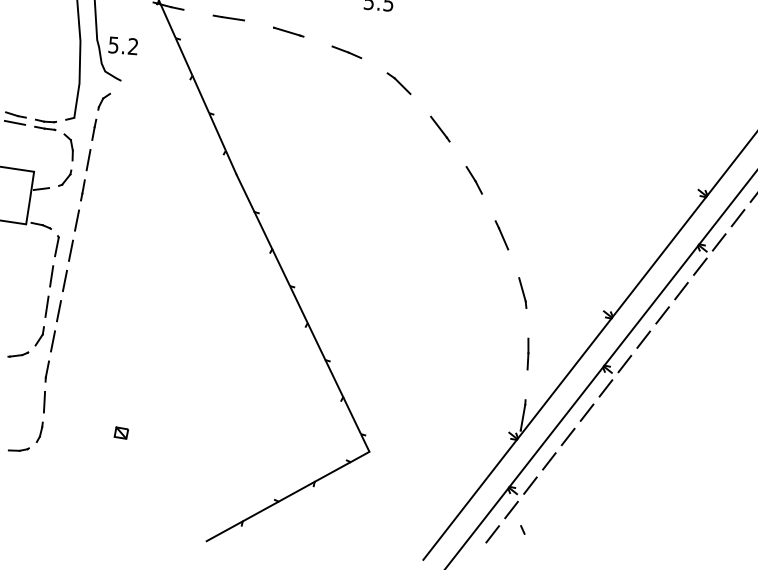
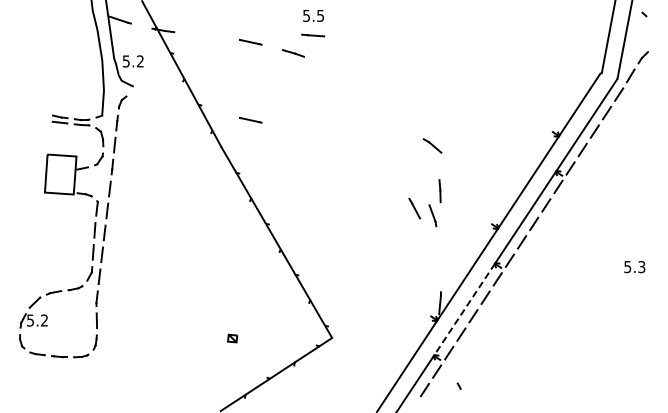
line: (229, 17) -> (313, 35), moved
line: (398, 83) -> (432, 145), moved
line: (440, 128) -> (364, 102), removed
line: (279, 139) -> (250, 119), added
line: (473, 179) -> (391, 137), removed
line: (501, 235) -> (414, 208), moved
line: (527, 354) -> (439, 191), moved
line: (556, 426) -> (464, 309), solid -> dashed
part: (121, 433) -> (232, 338), moved
line: (521, 528) -> (458, 385), moved

